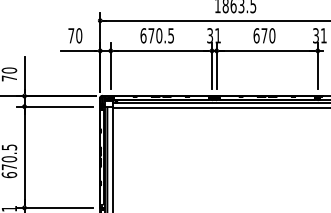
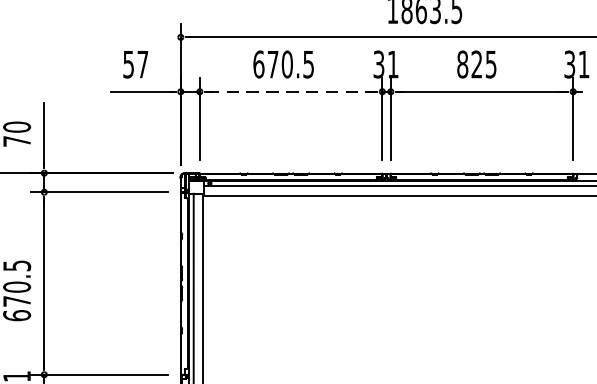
text: (75, 35) -> (136, 63), 70 -> 57
text: (264, 35) -> (477, 63), 670 -> 825
line: (161, 50) -> (291, 91), solid -> dashed

